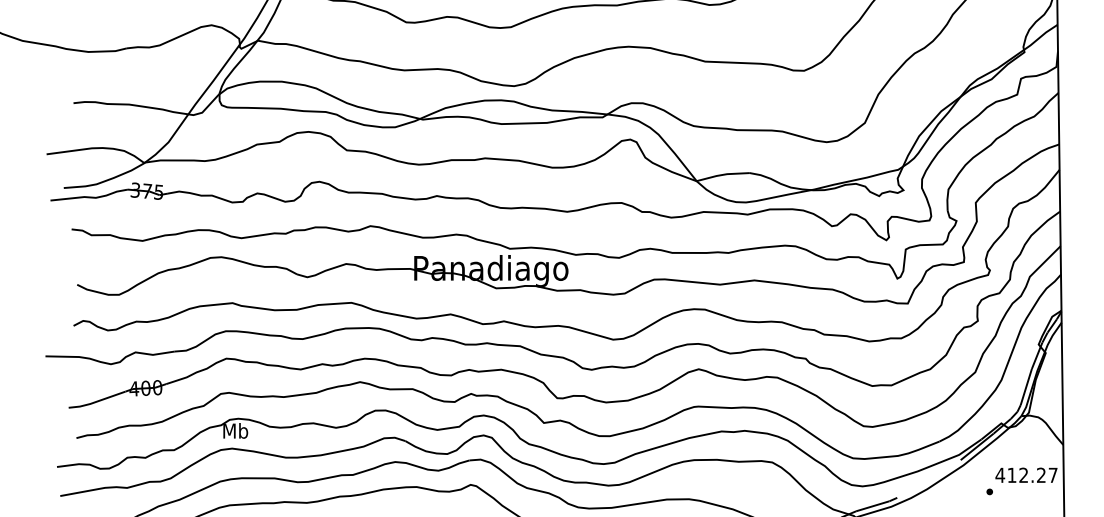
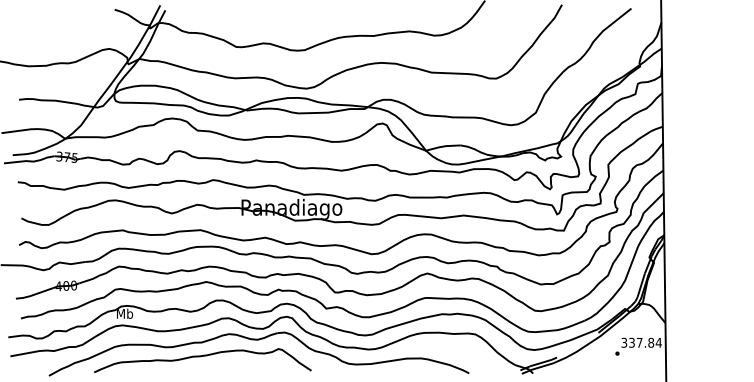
text: (1026, 474) -> (641, 342), 412.27 -> 337.84

